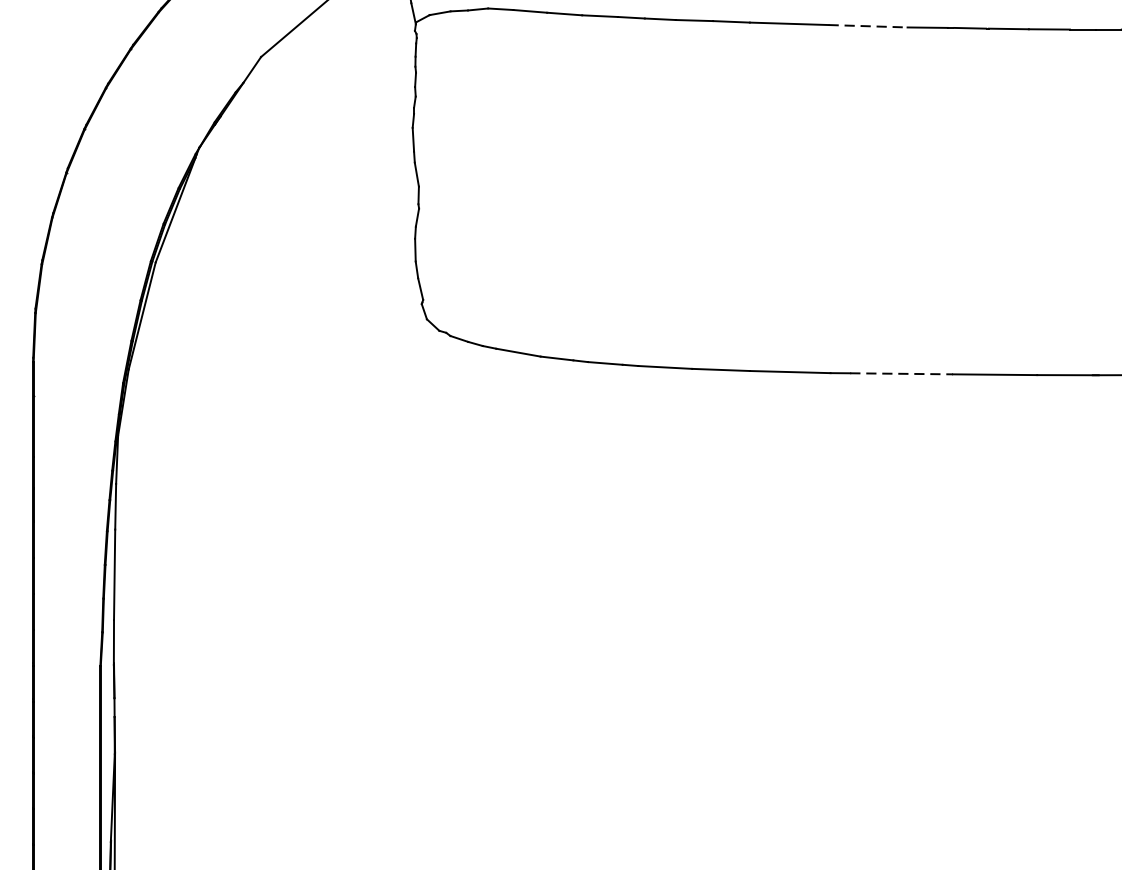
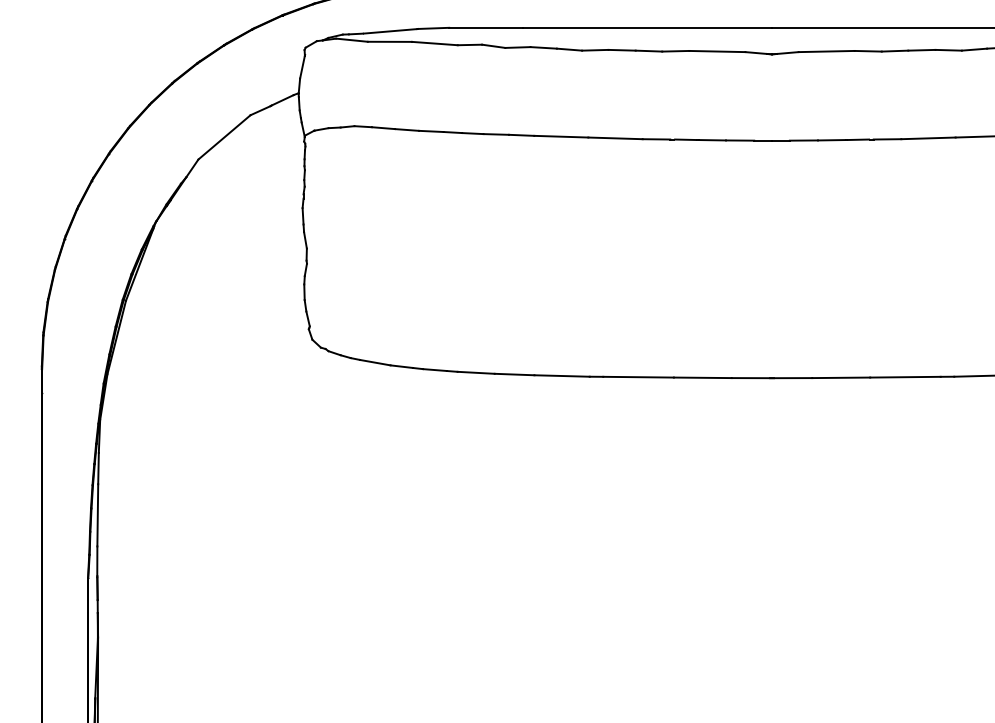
line: (869, 26) -> (616, 138), dashed -> solid
line: (902, 374) -> (639, 377), dashed -> solid

